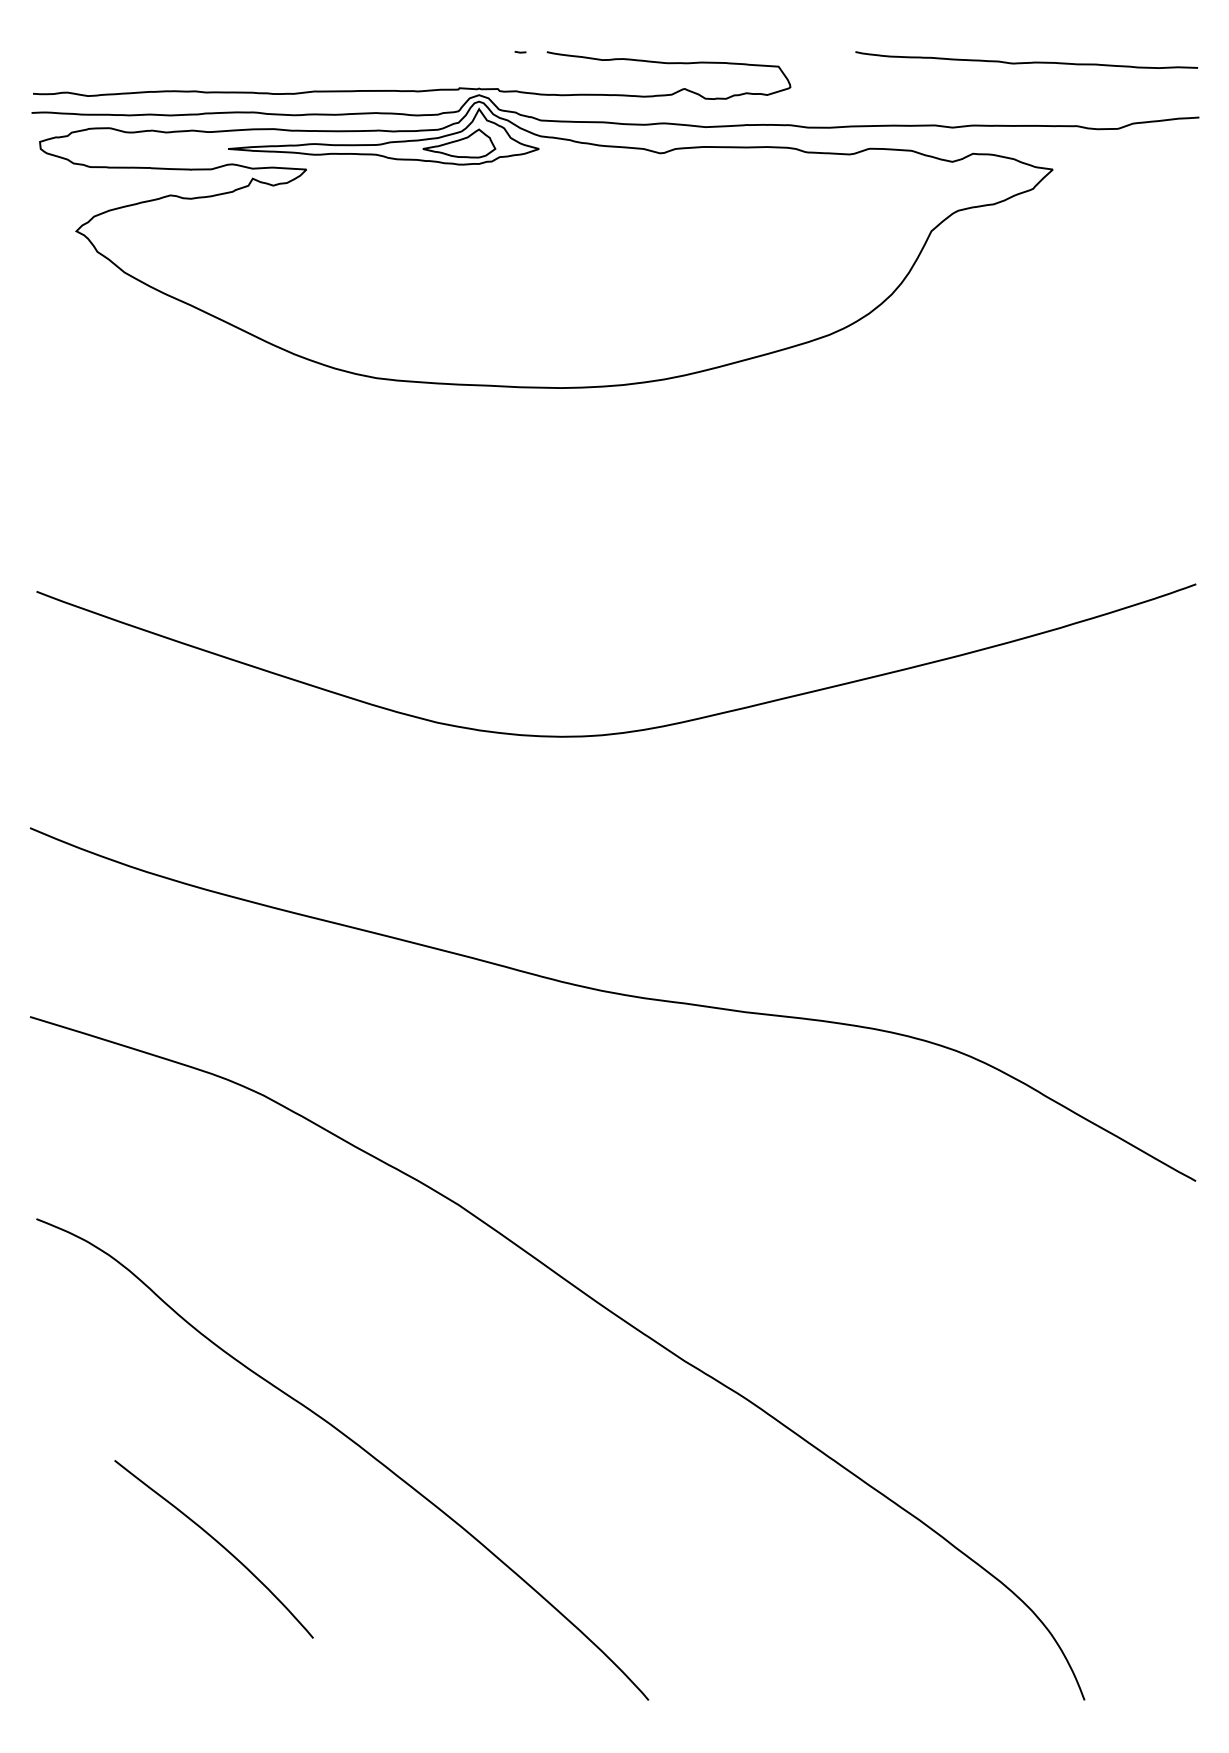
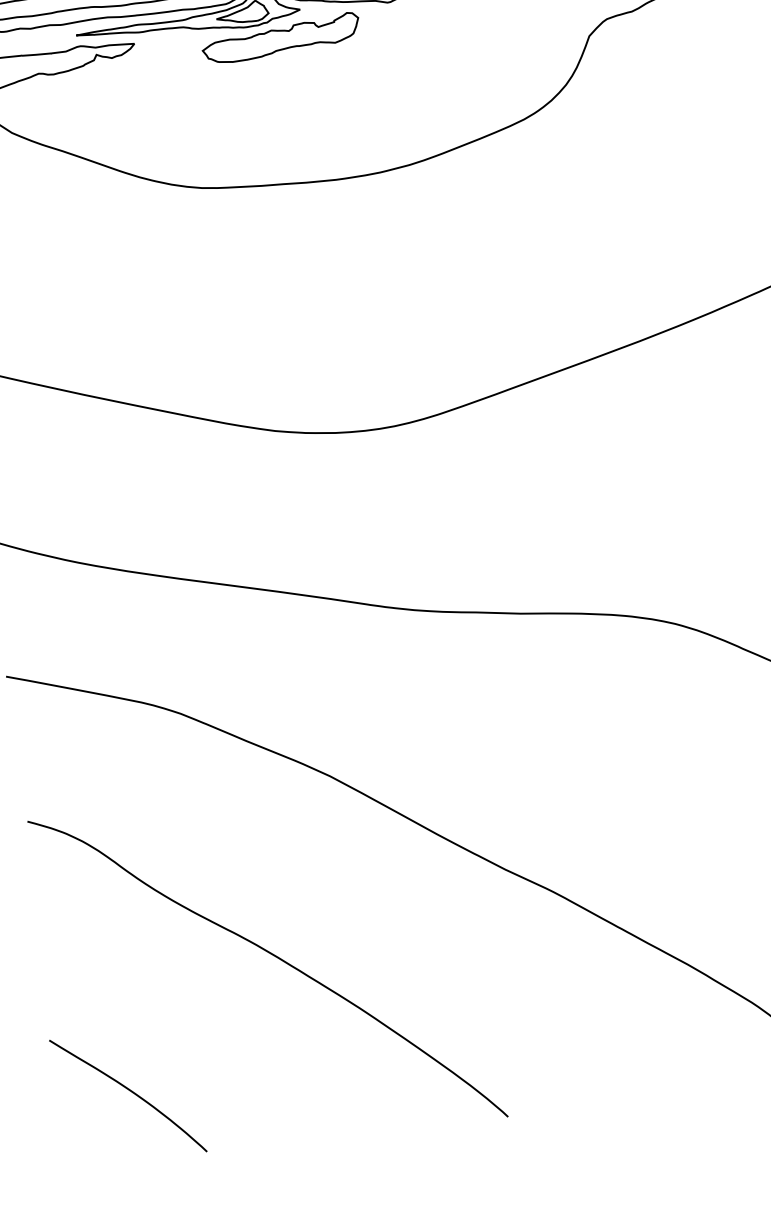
part: (508, 185) -> (281, 38), added
curve: (217, 1543) -> (130, 1091), moved

